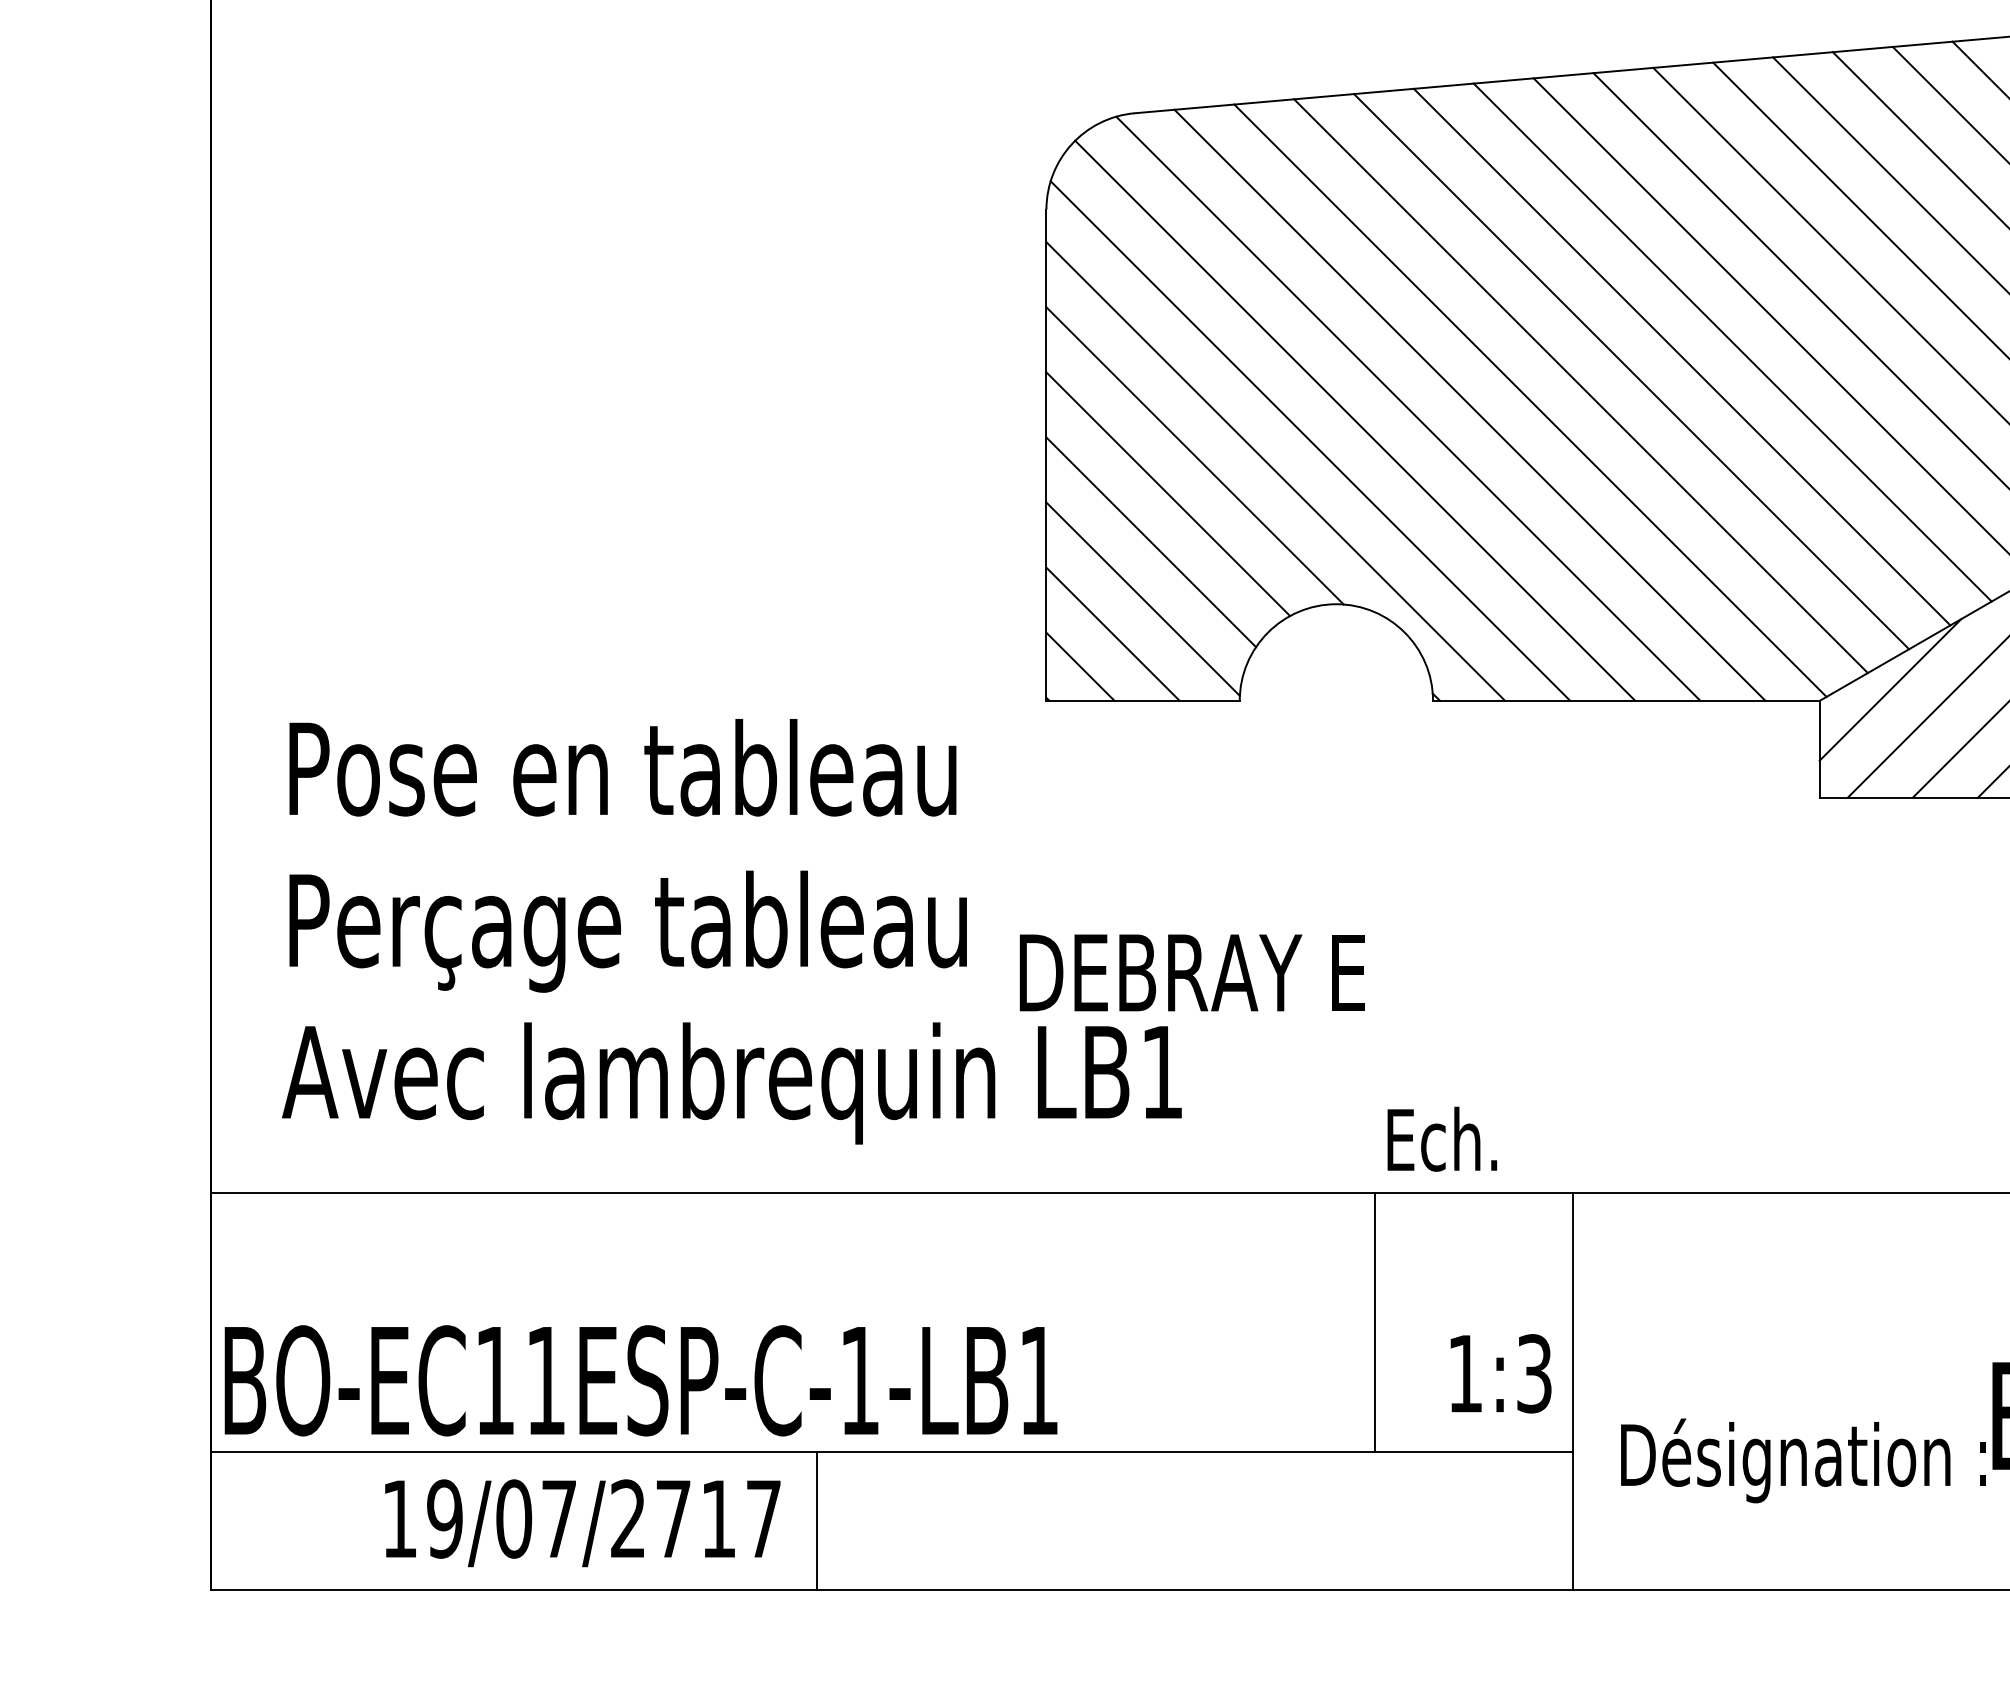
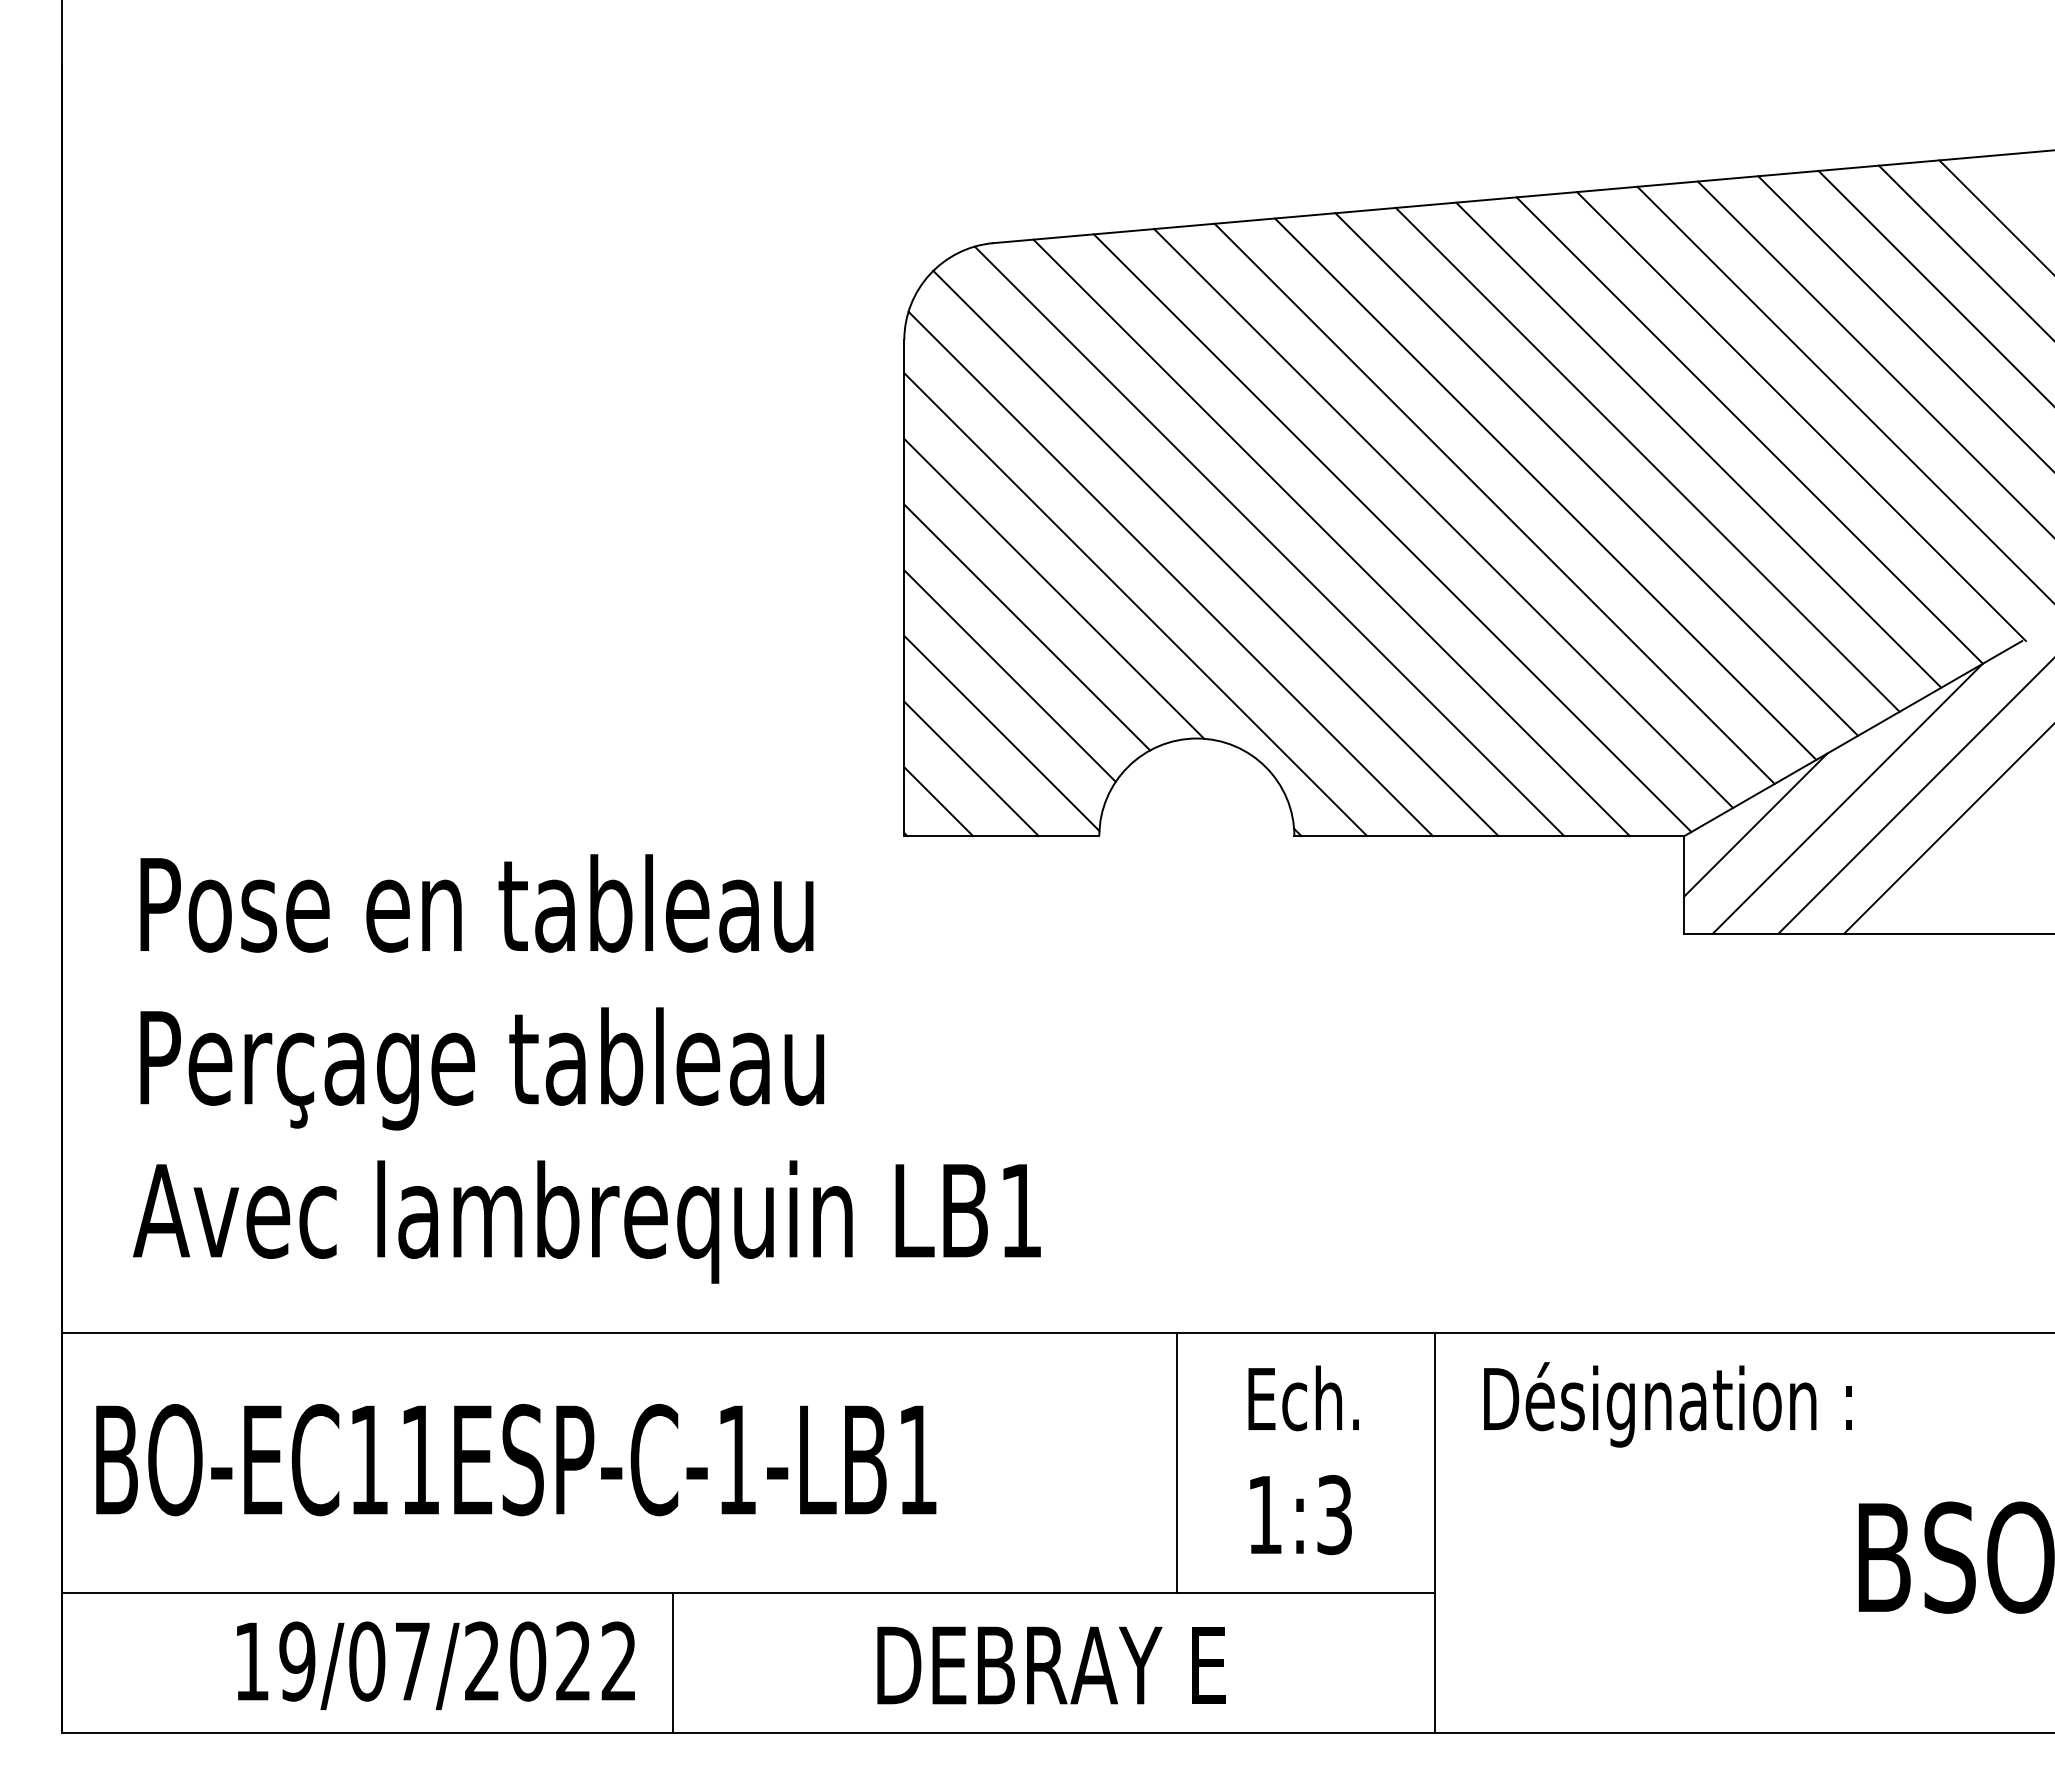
text: (1192, 972) -> (1051, 1665), moved
text: (1442, 1139) -> (1303, 1398), moved
line: (1374, 1322) -> (1176, 1463), moved
text: (1500, 1374) -> (1300, 1515), moved
text: (641, 1381) -> (516, 1460), moved
text: (1802, 1460) -> (1667, 1404), moved
text: (717, 1518) -> (572, 1661), 19/07/2717 -> 19/07/2022

